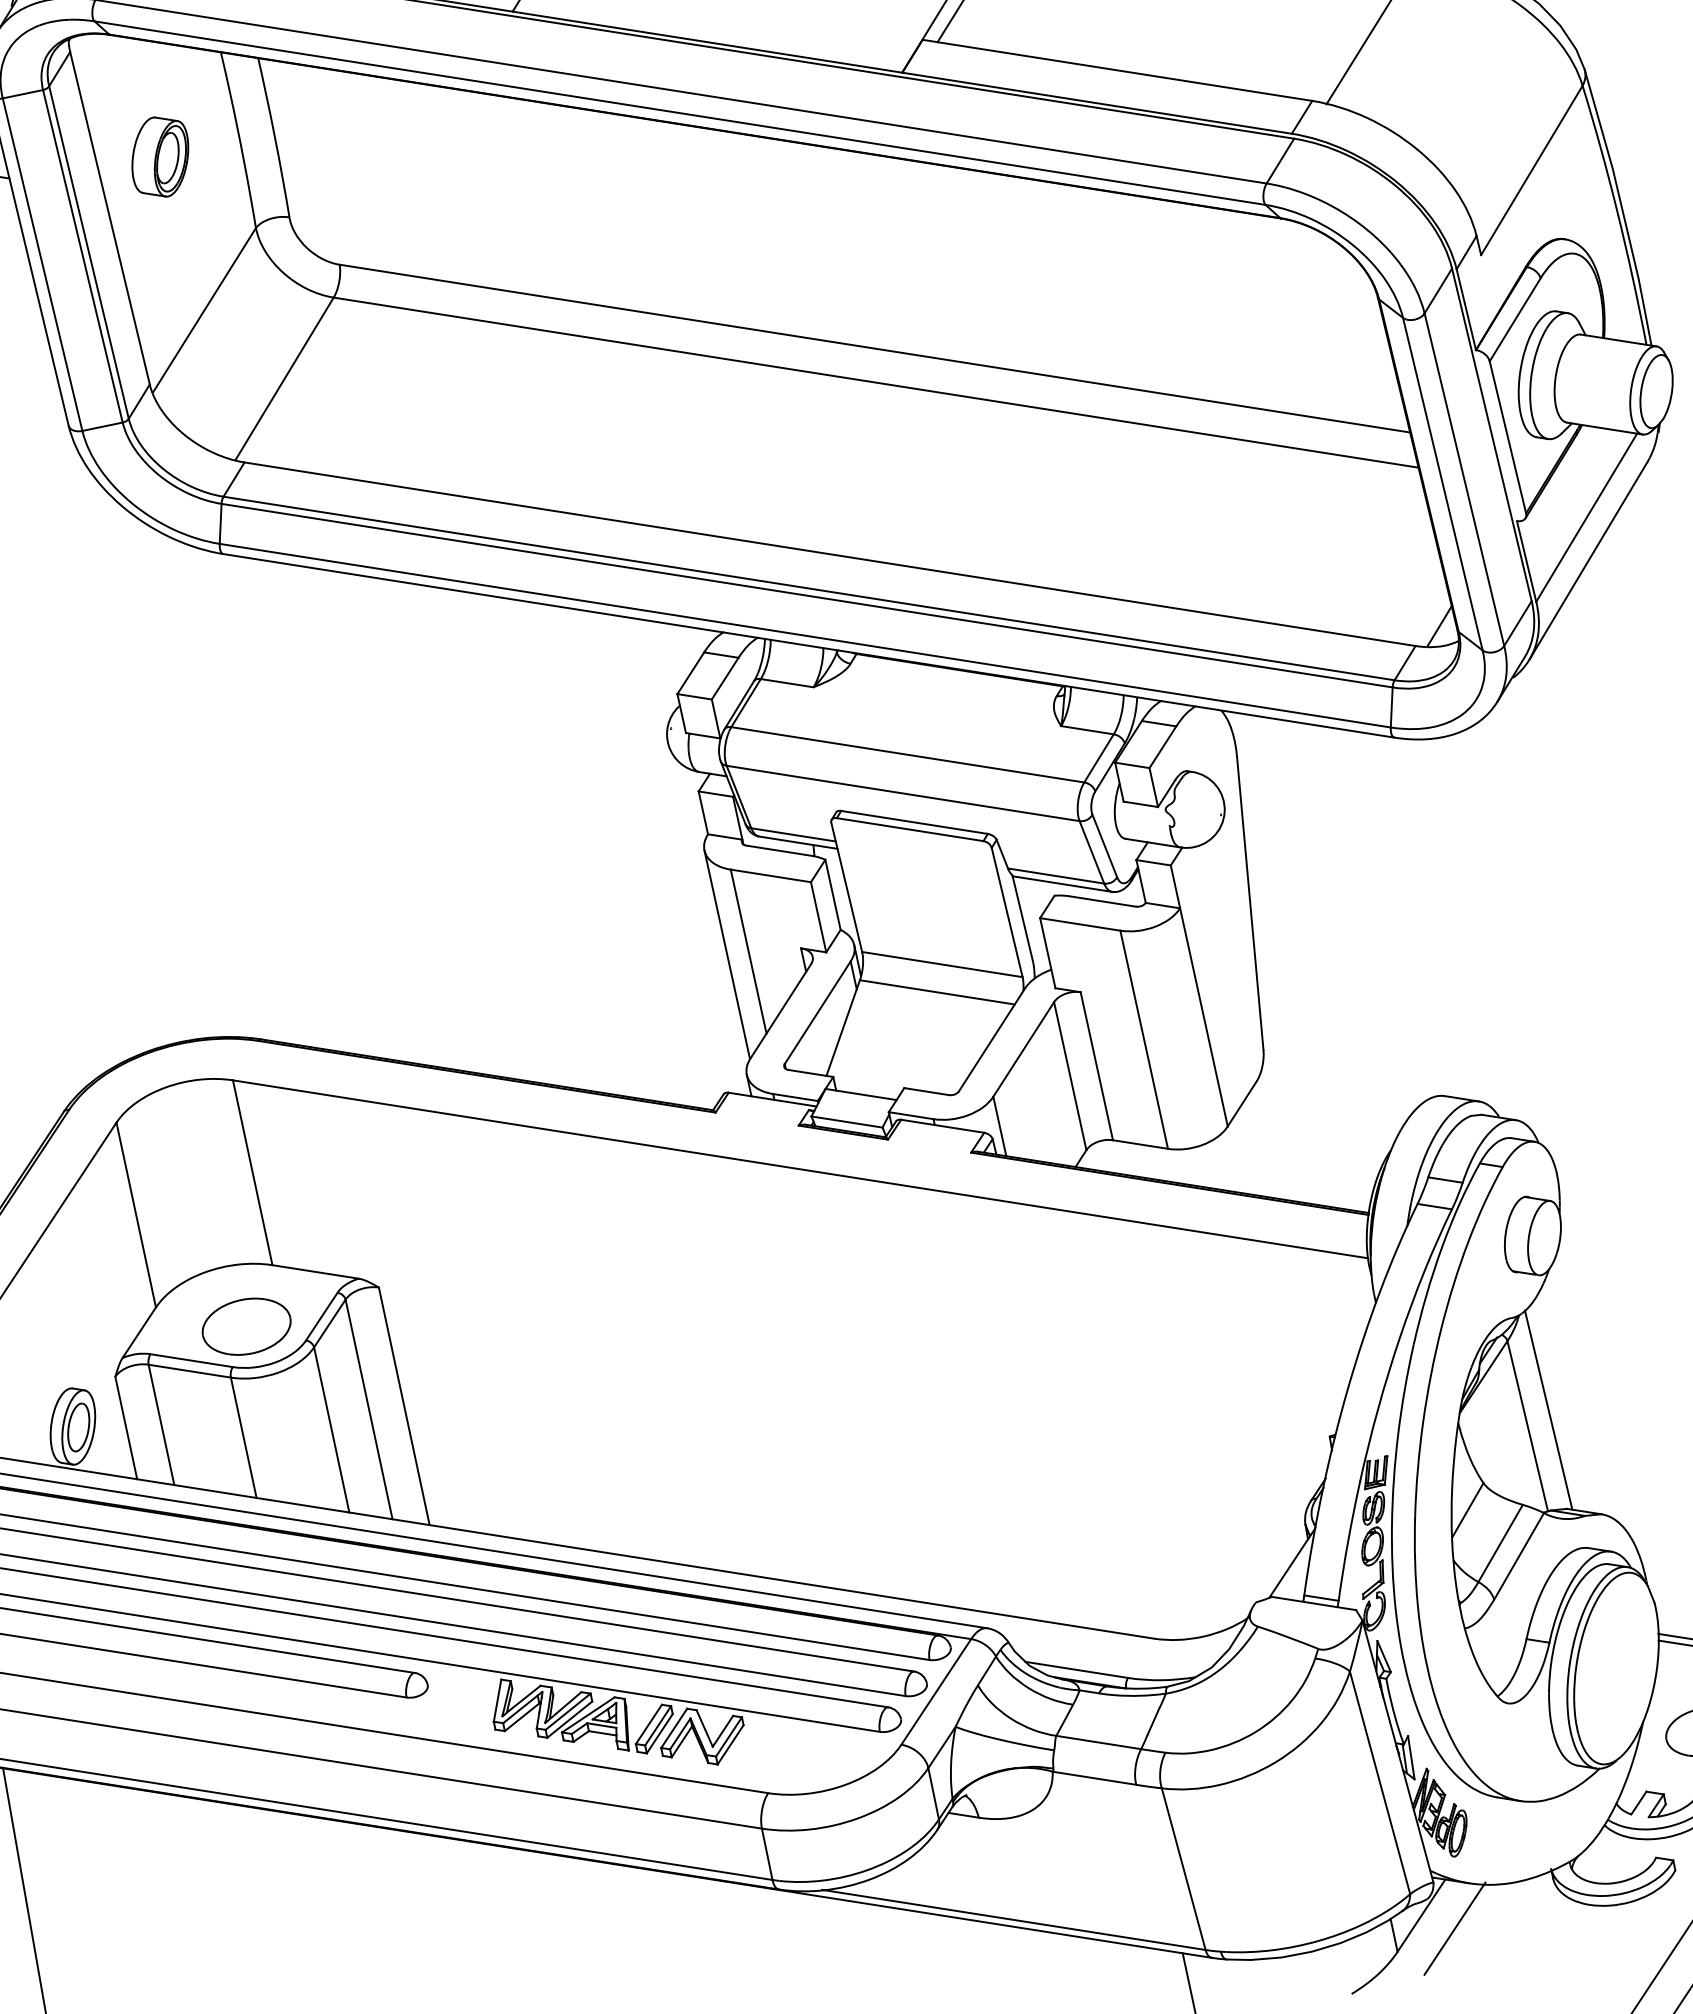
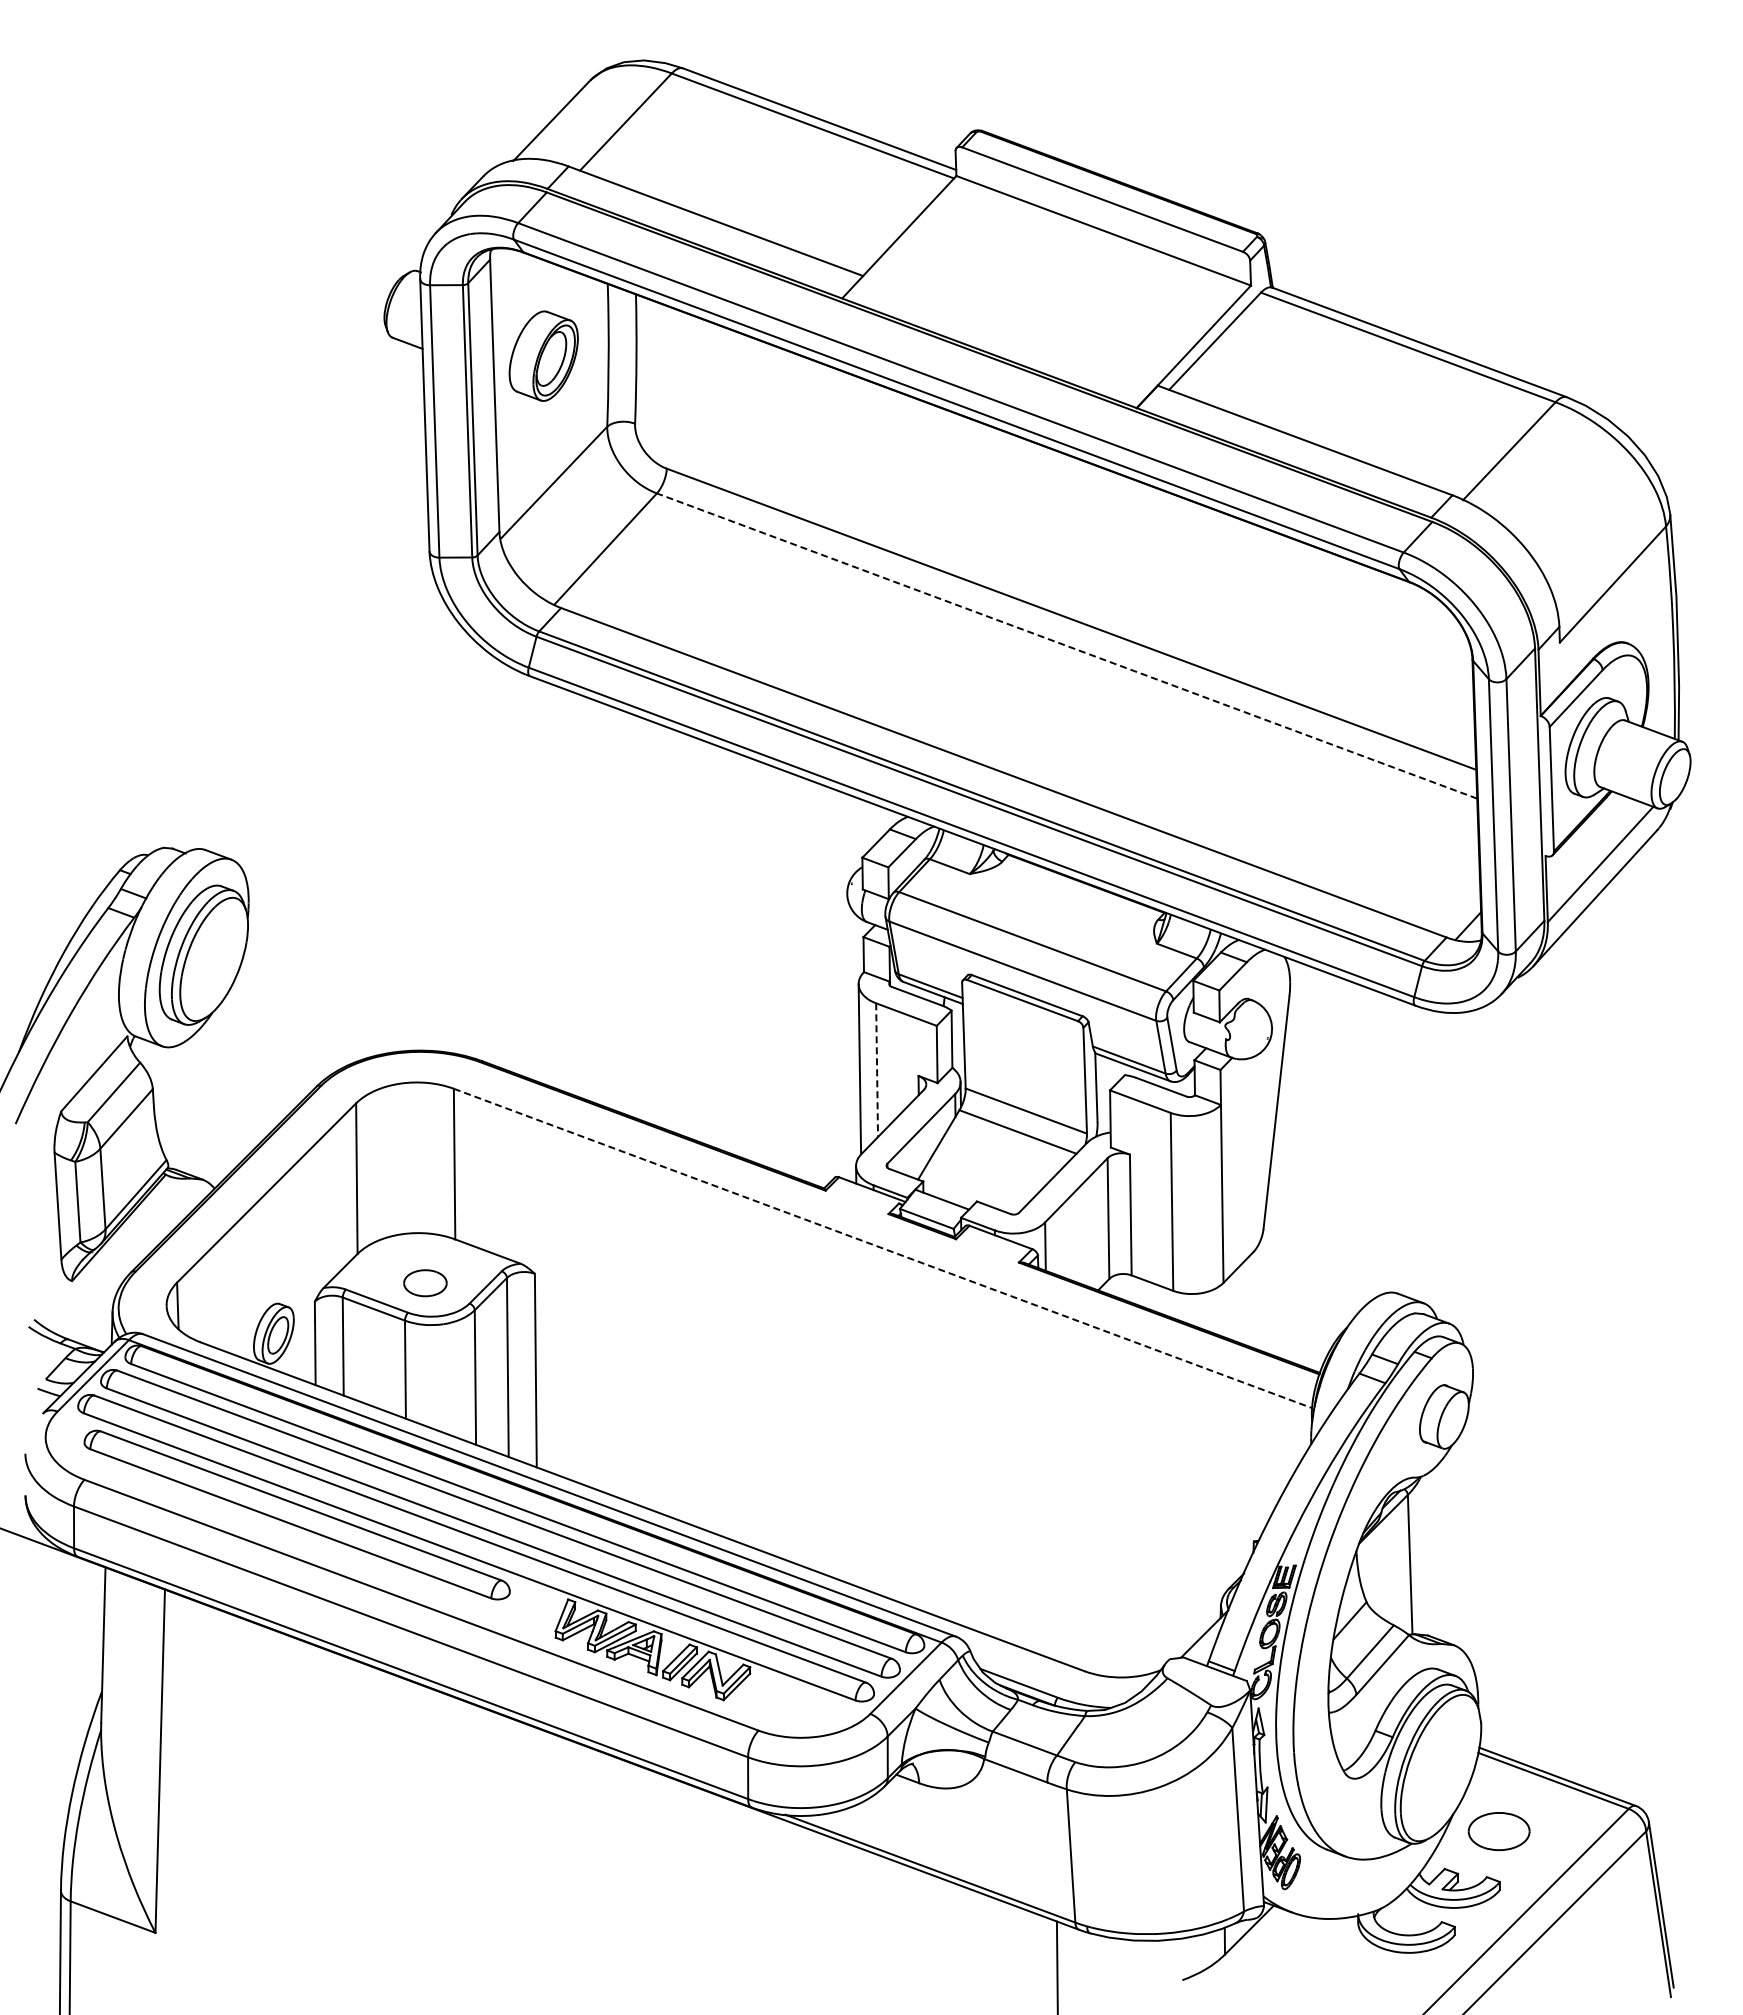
part: (159, 156) -> (543, 355), size x1.4
line: (876, 383) -> (1067, 646), solid -> dashed
line: (749, 951) -> (877, 1070), solid -> dashed
line: (801, 1169) -> (883, 1248), solid -> dashed
part: (246, 1325) -> (425, 1282), size x0.6
line: (1547, 1409) -> (1428, 1554), removed
line: (1454, 1928) -> (1273, 1945), removed

